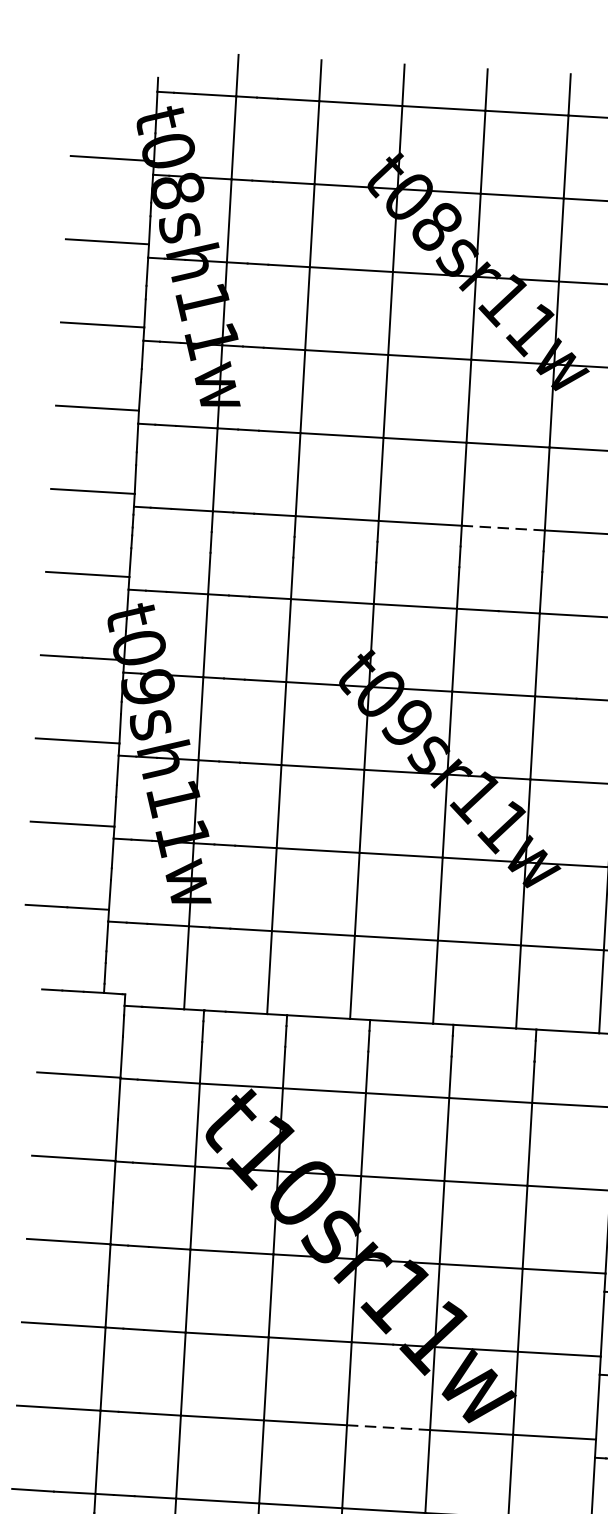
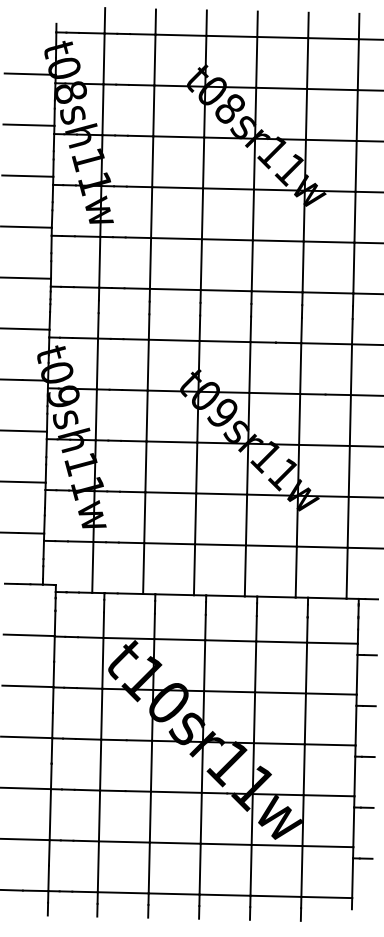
line: (502, 527) -> (276, 291), dashed -> solid
line: (387, 1427) -> (225, 844), dashed -> solid

